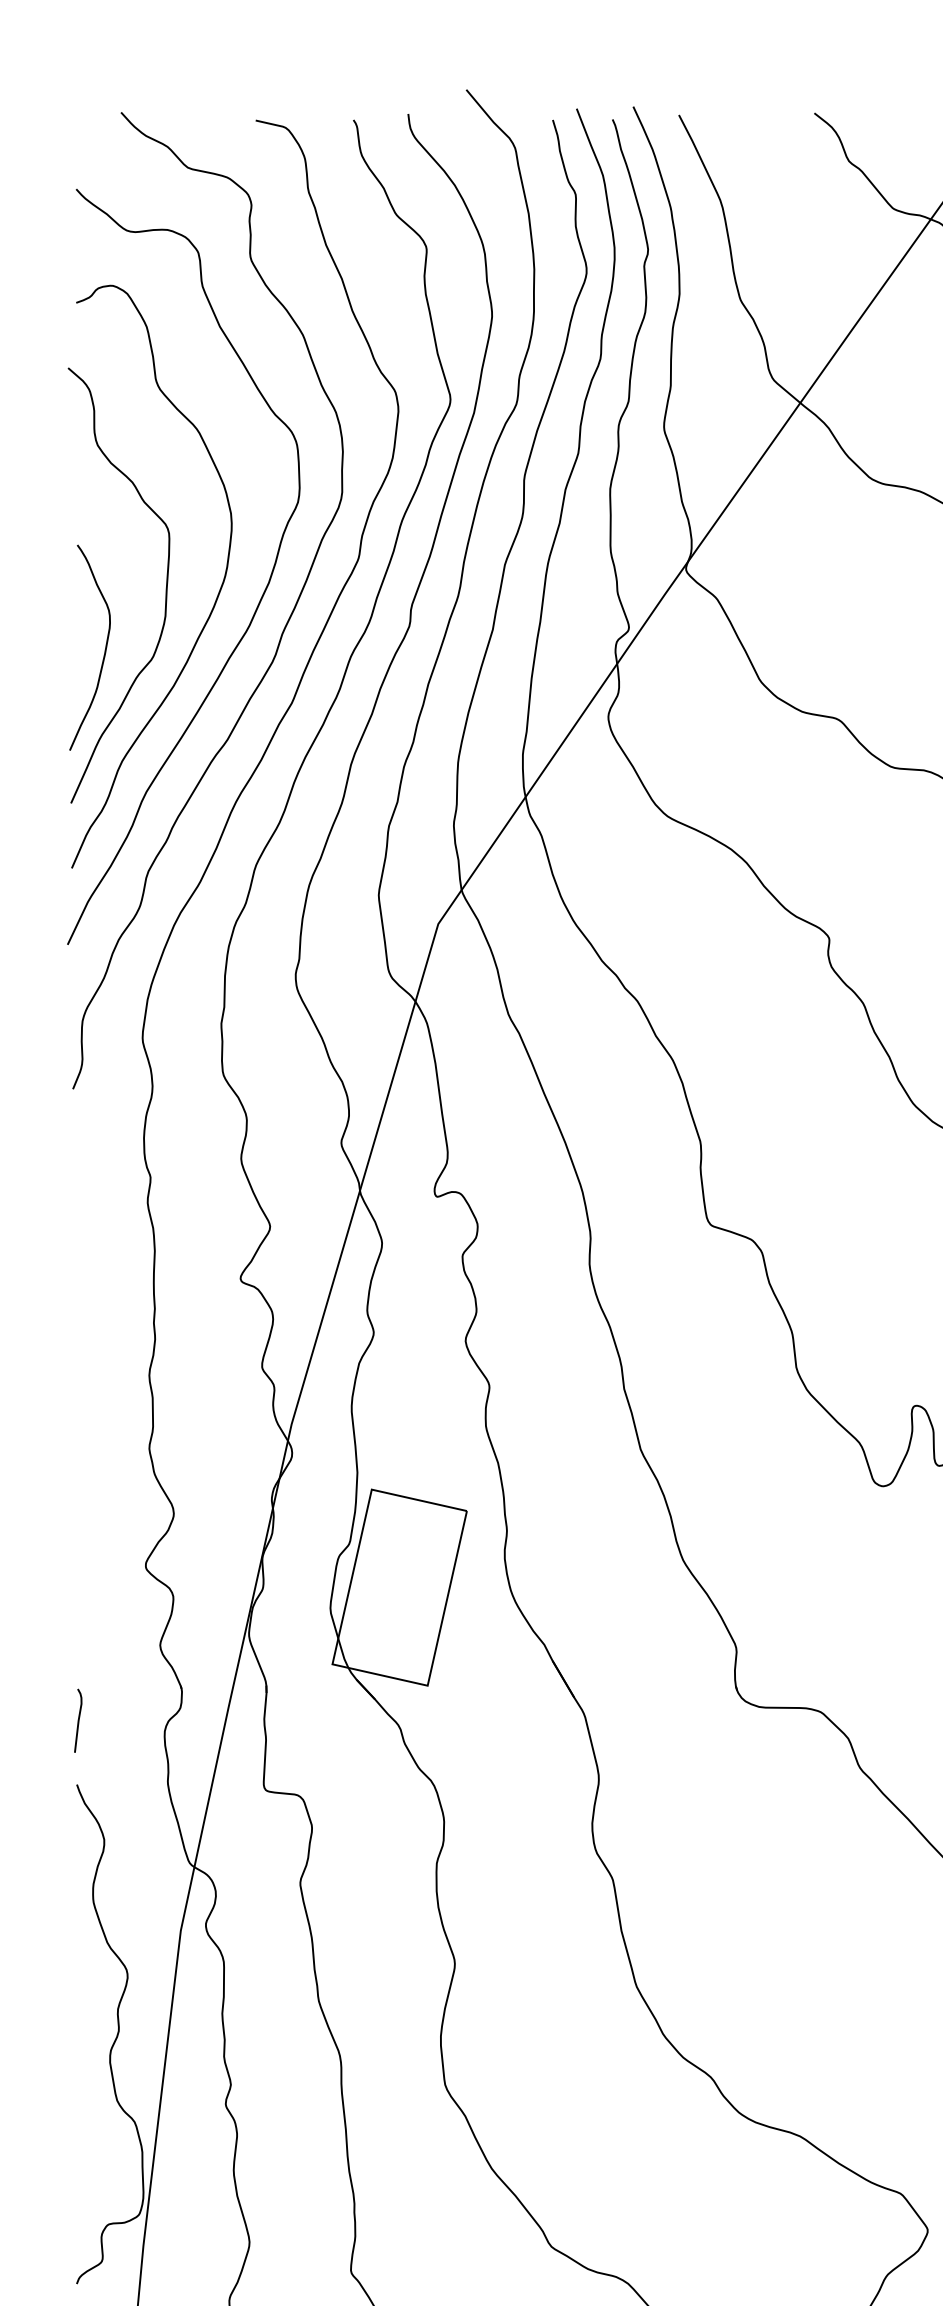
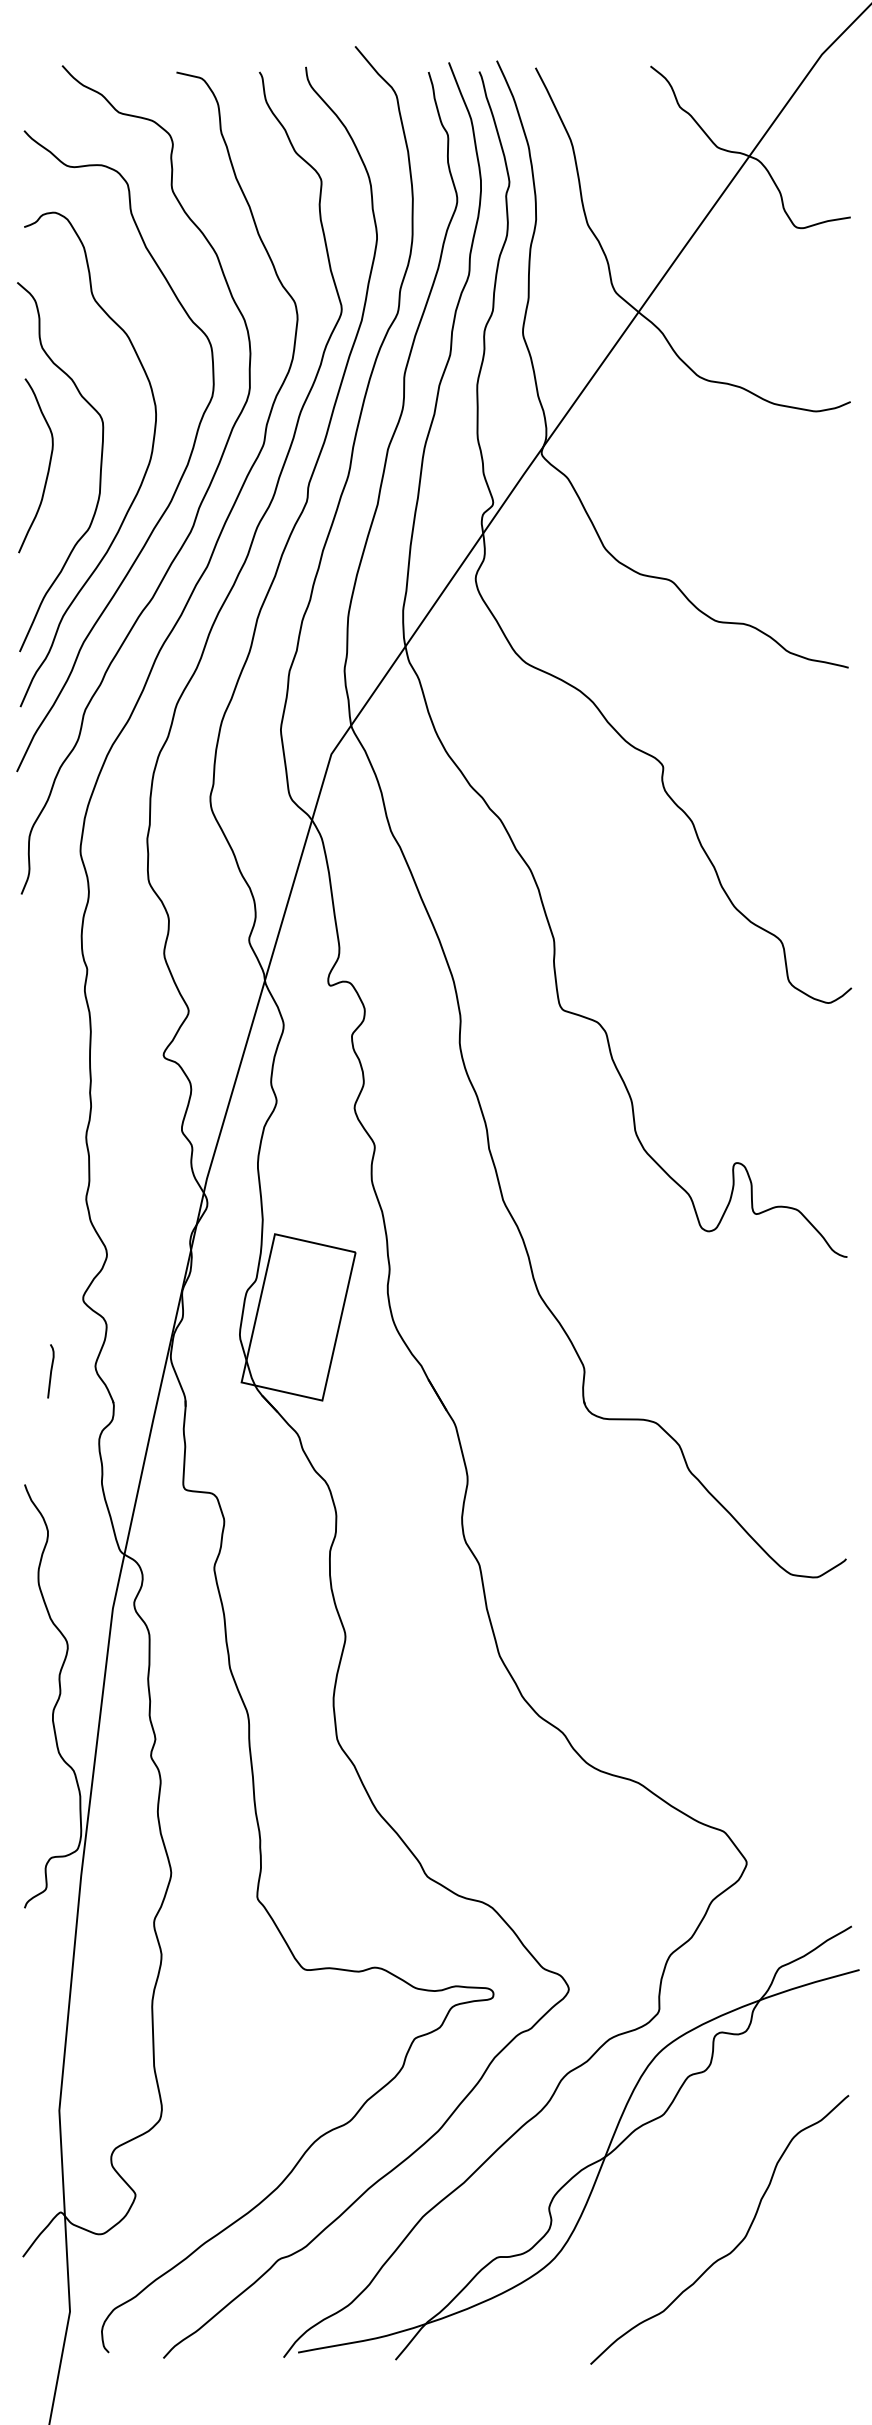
curve: (104, 647) -> (48, 465), moved
curve: (77, 1720) -> (50, 1371), moved

